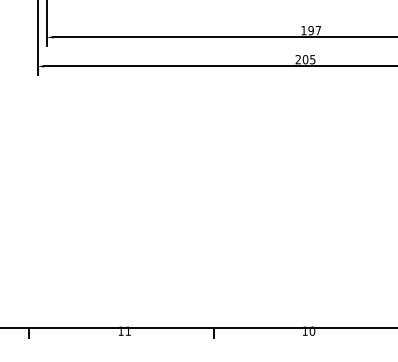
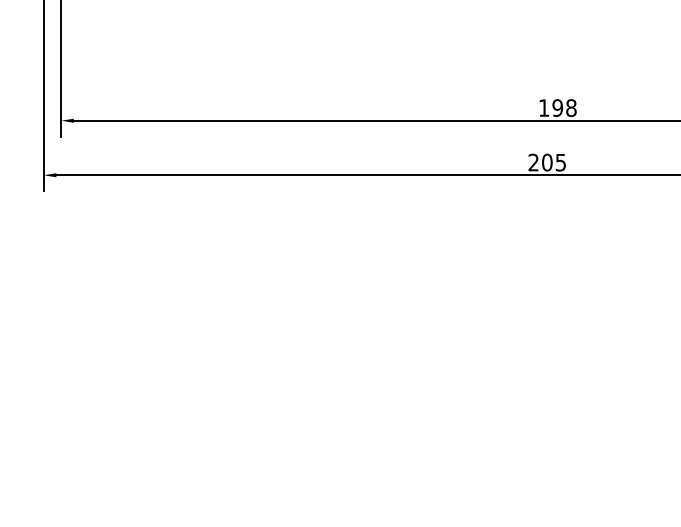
text: (318, 30) -> (571, 107), 197 -> 198

